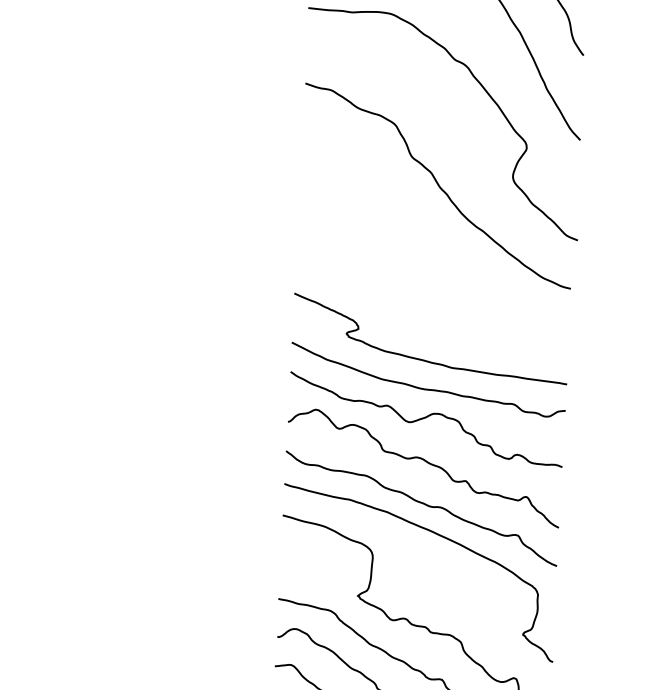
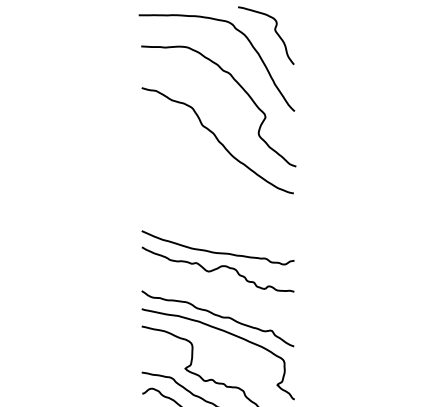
curve: (428, 359) -> (217, 236), removed
curve: (424, 462) -> (218, 293), removed

